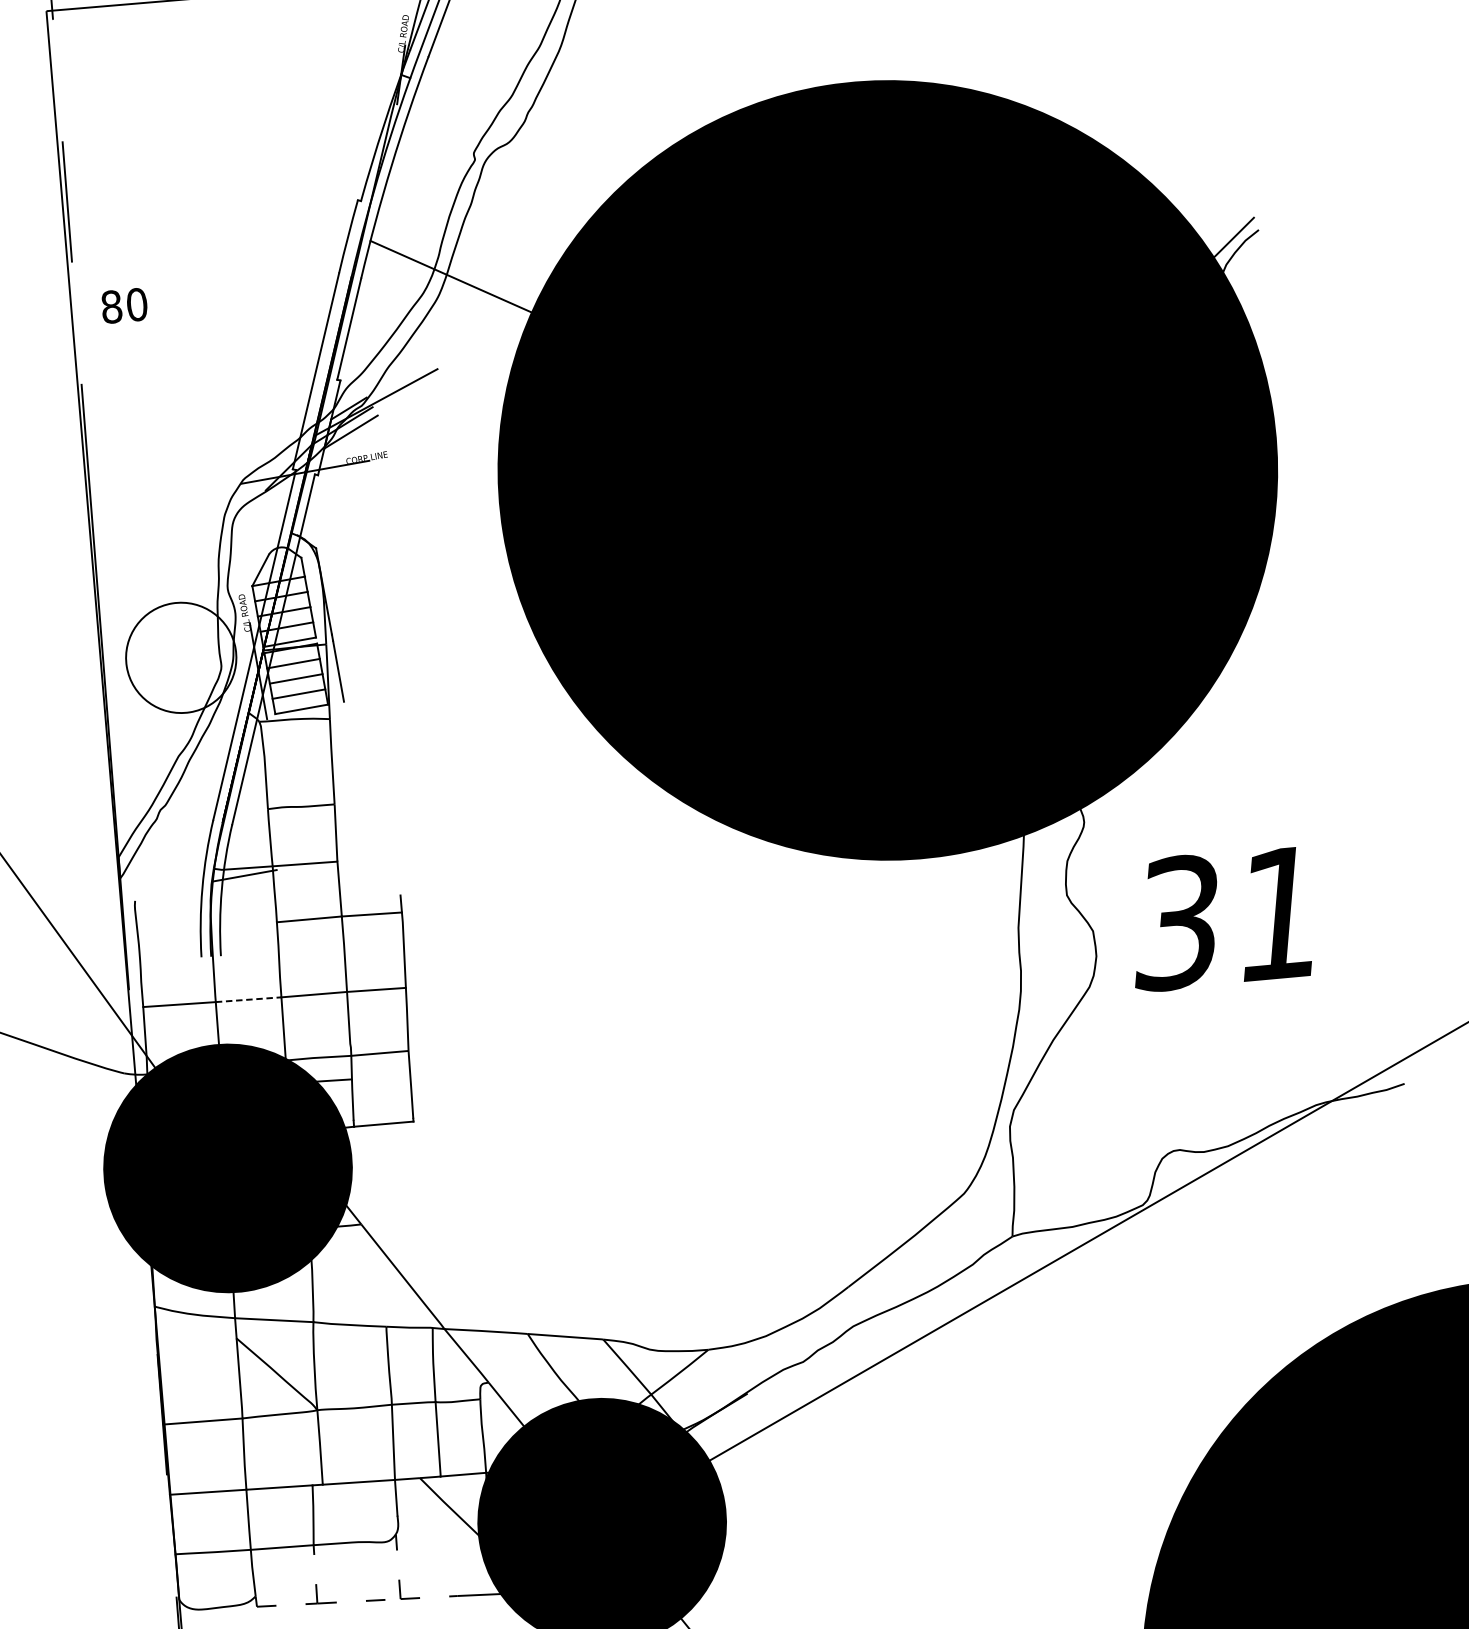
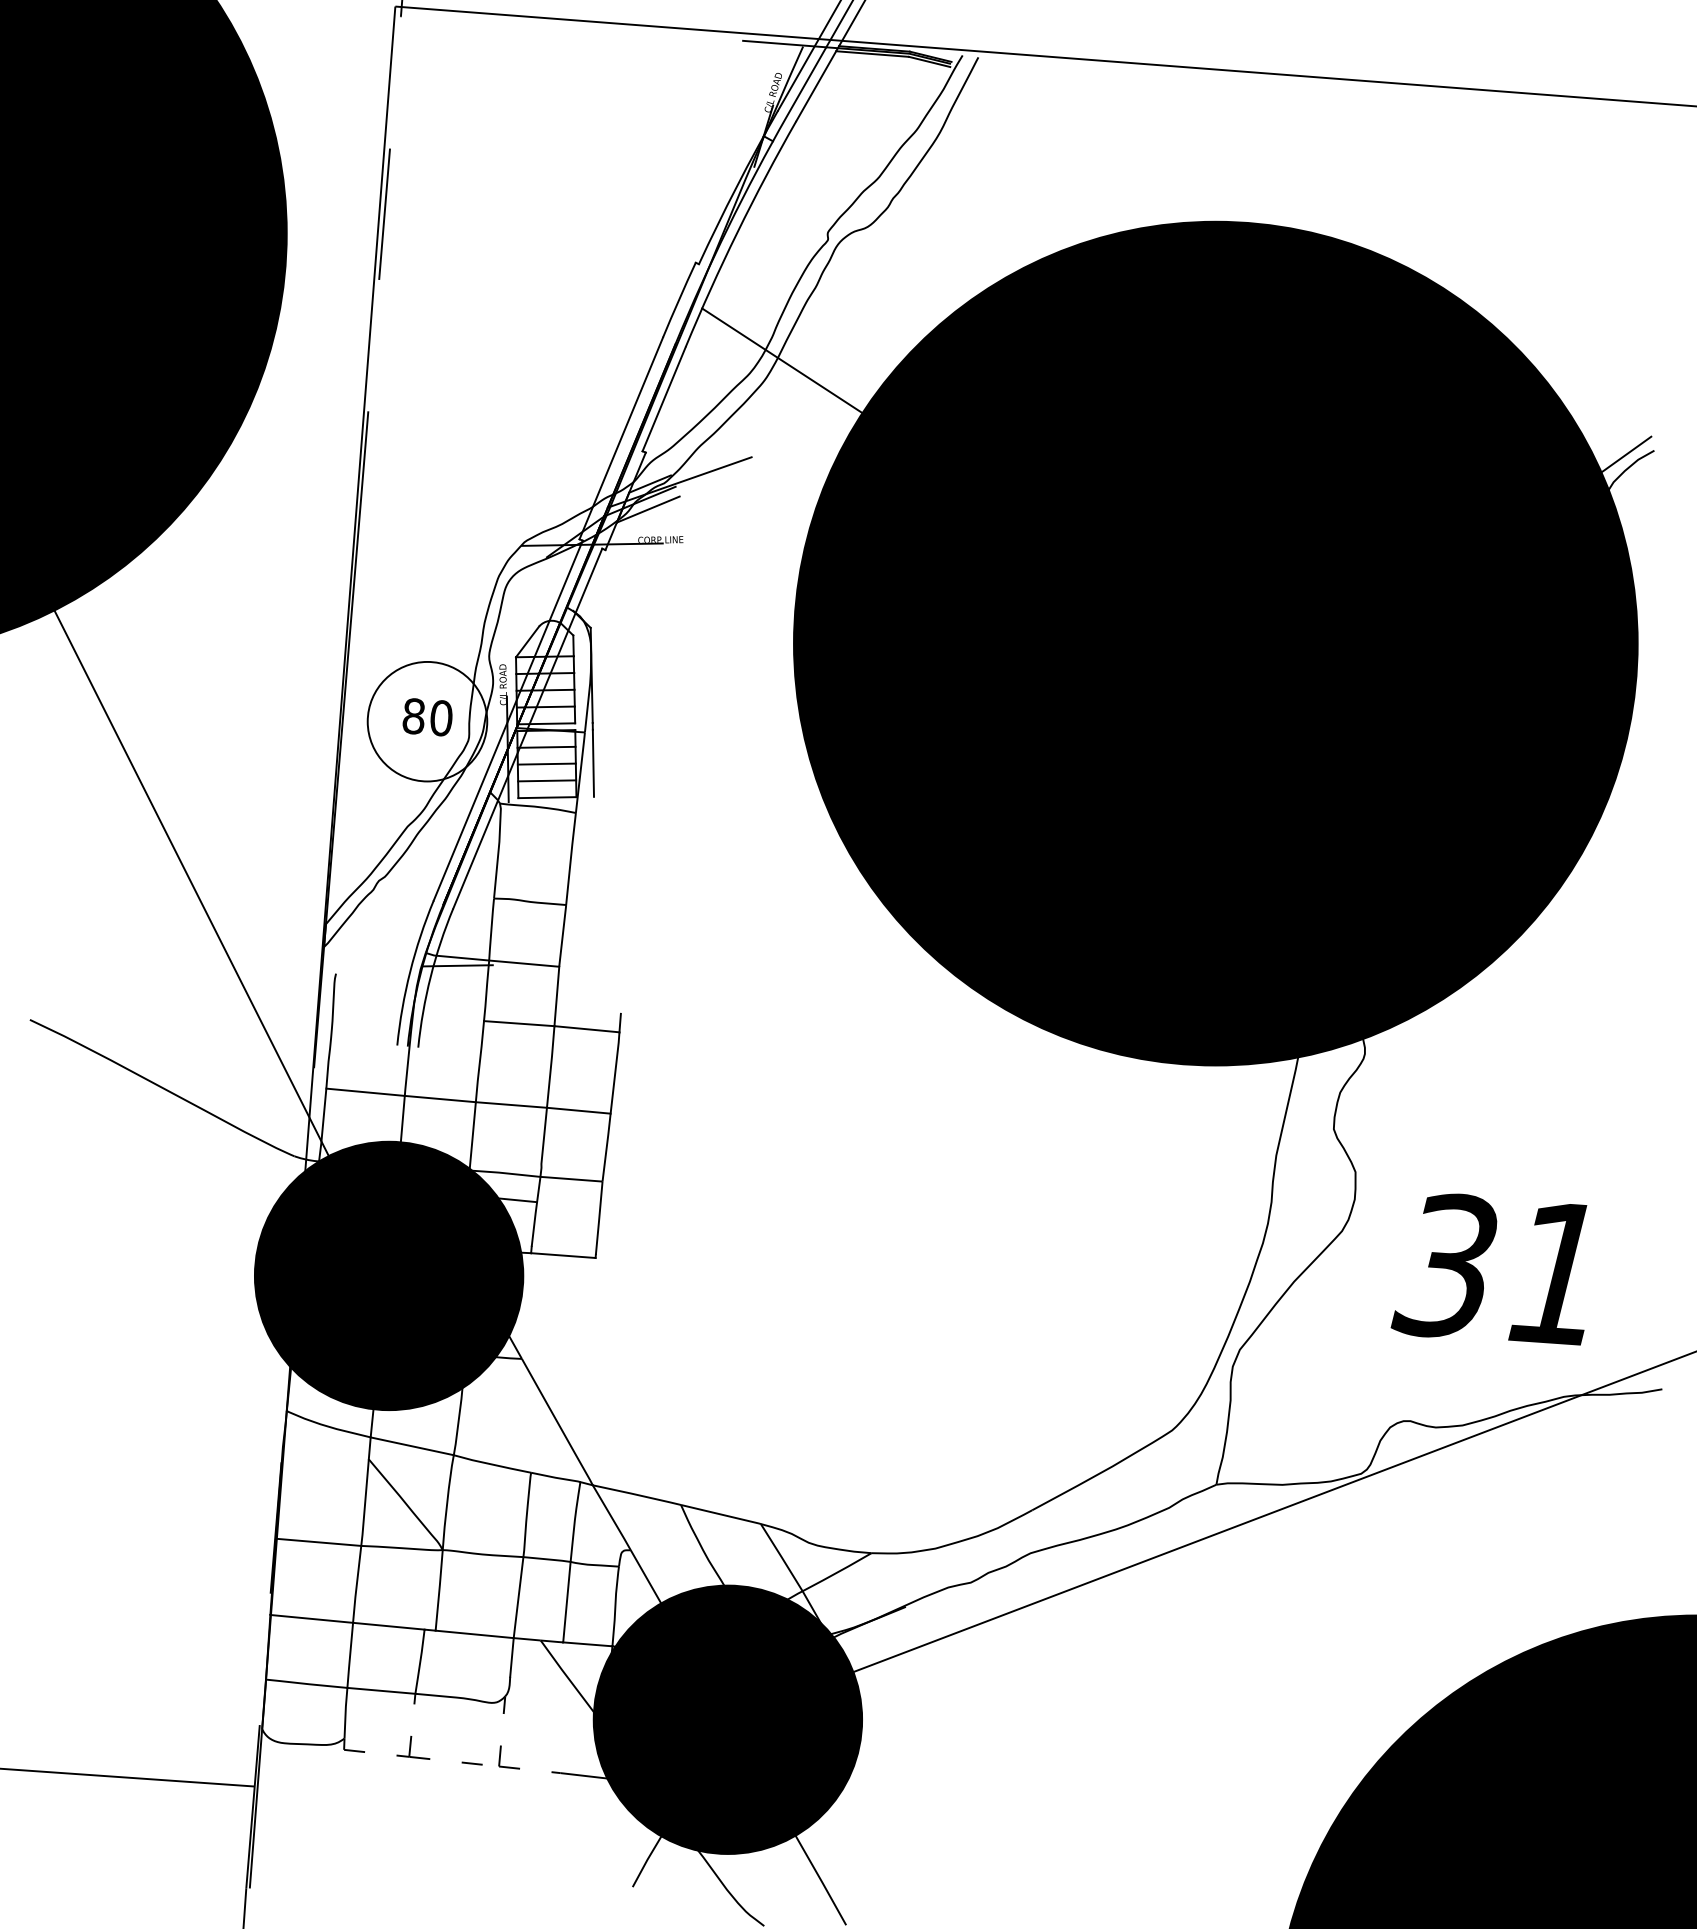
text: (124, 306) -> (427, 717), moved
text: (1215, 920) -> (1488, 1269), moved
line: (248, 1000) -> (440, 1099), dashed -> solid

